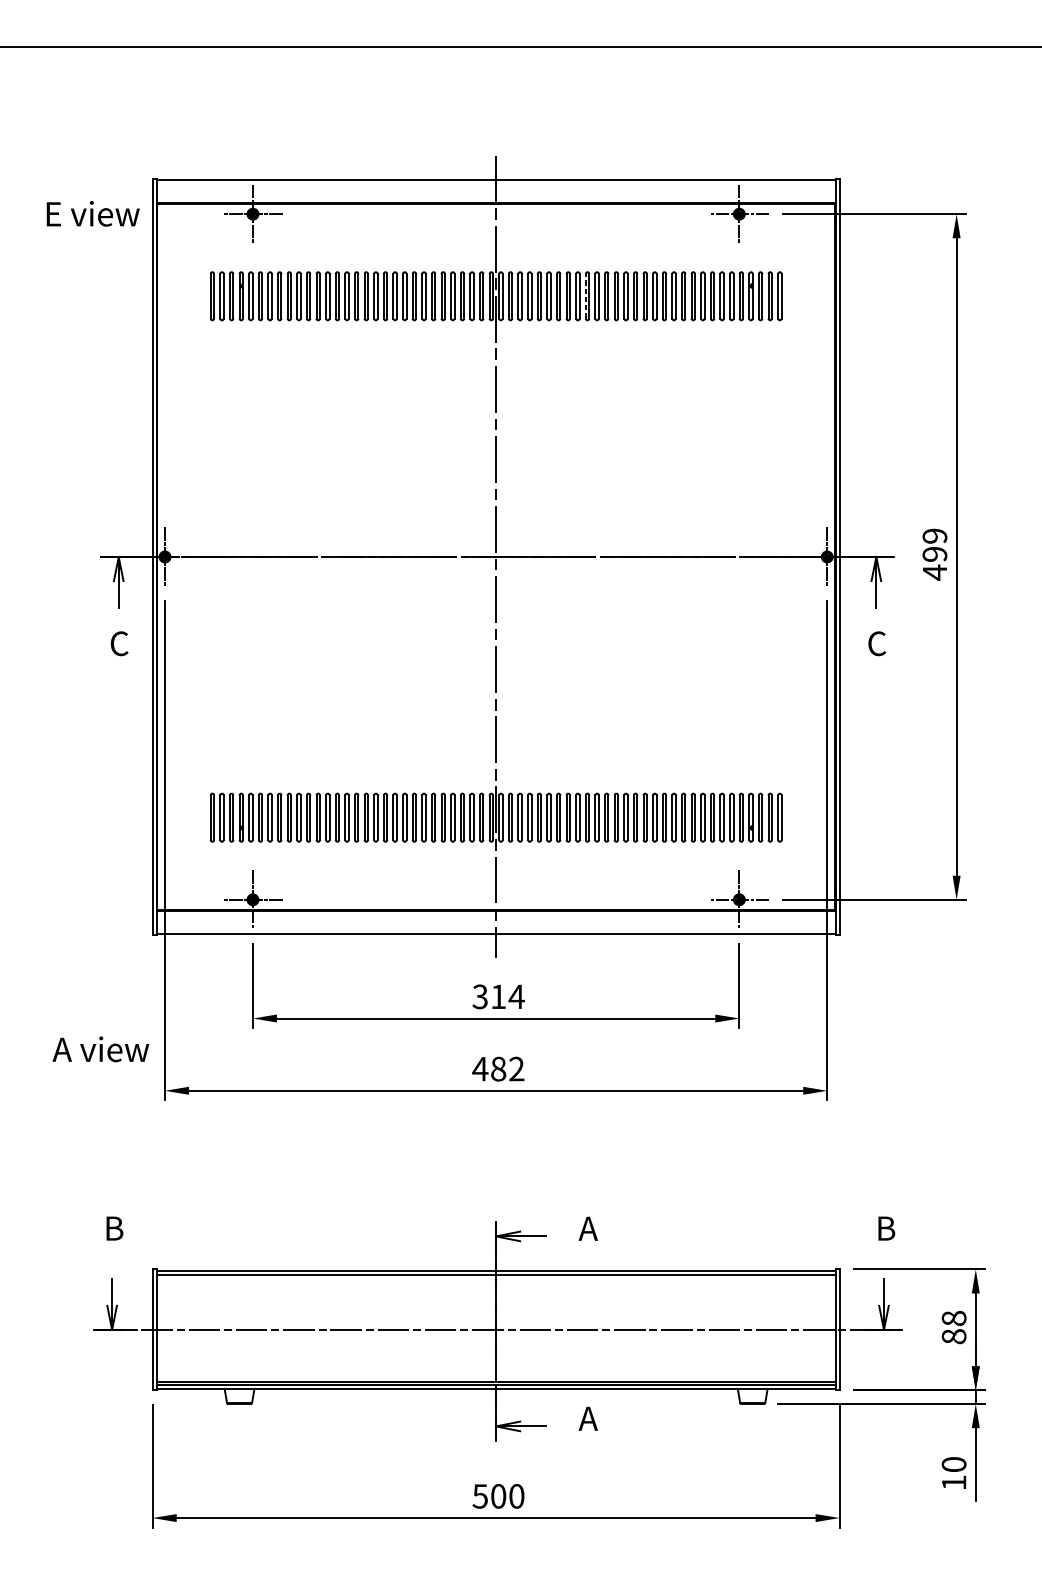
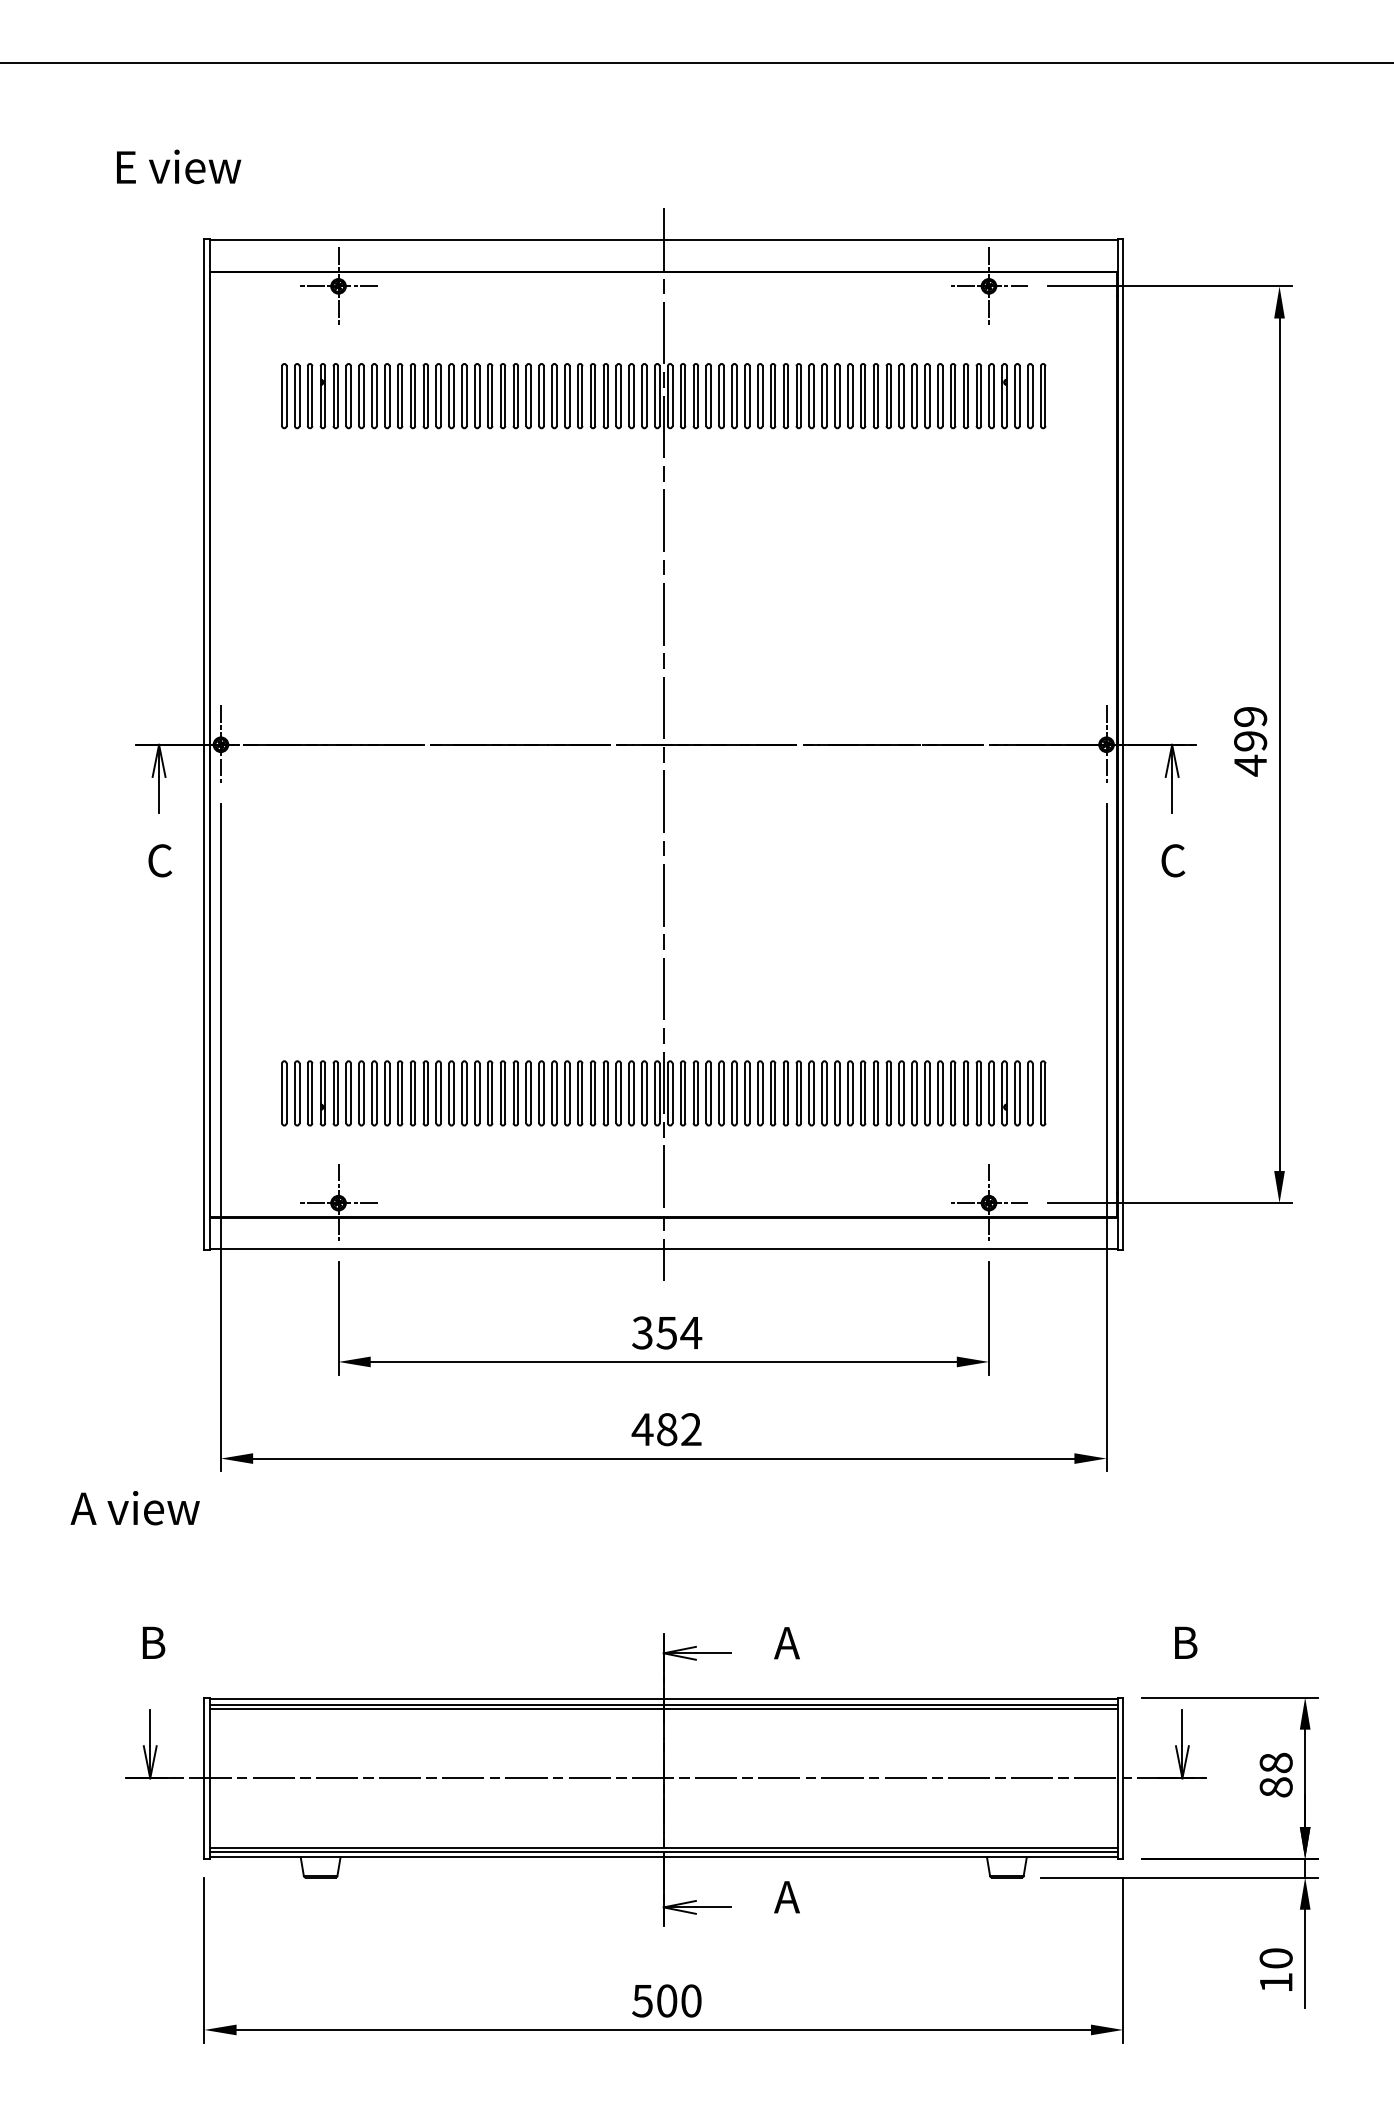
text: (93, 213) -> (179, 166), moved
line: (585, 296) -> (783, 396), dashed -> solid
text: (498, 997) -> (666, 1333), 314 -> 354
text: (100, 1049) -> (134, 1508), moved
line: (495, 1277) -> (663, 1708), added

